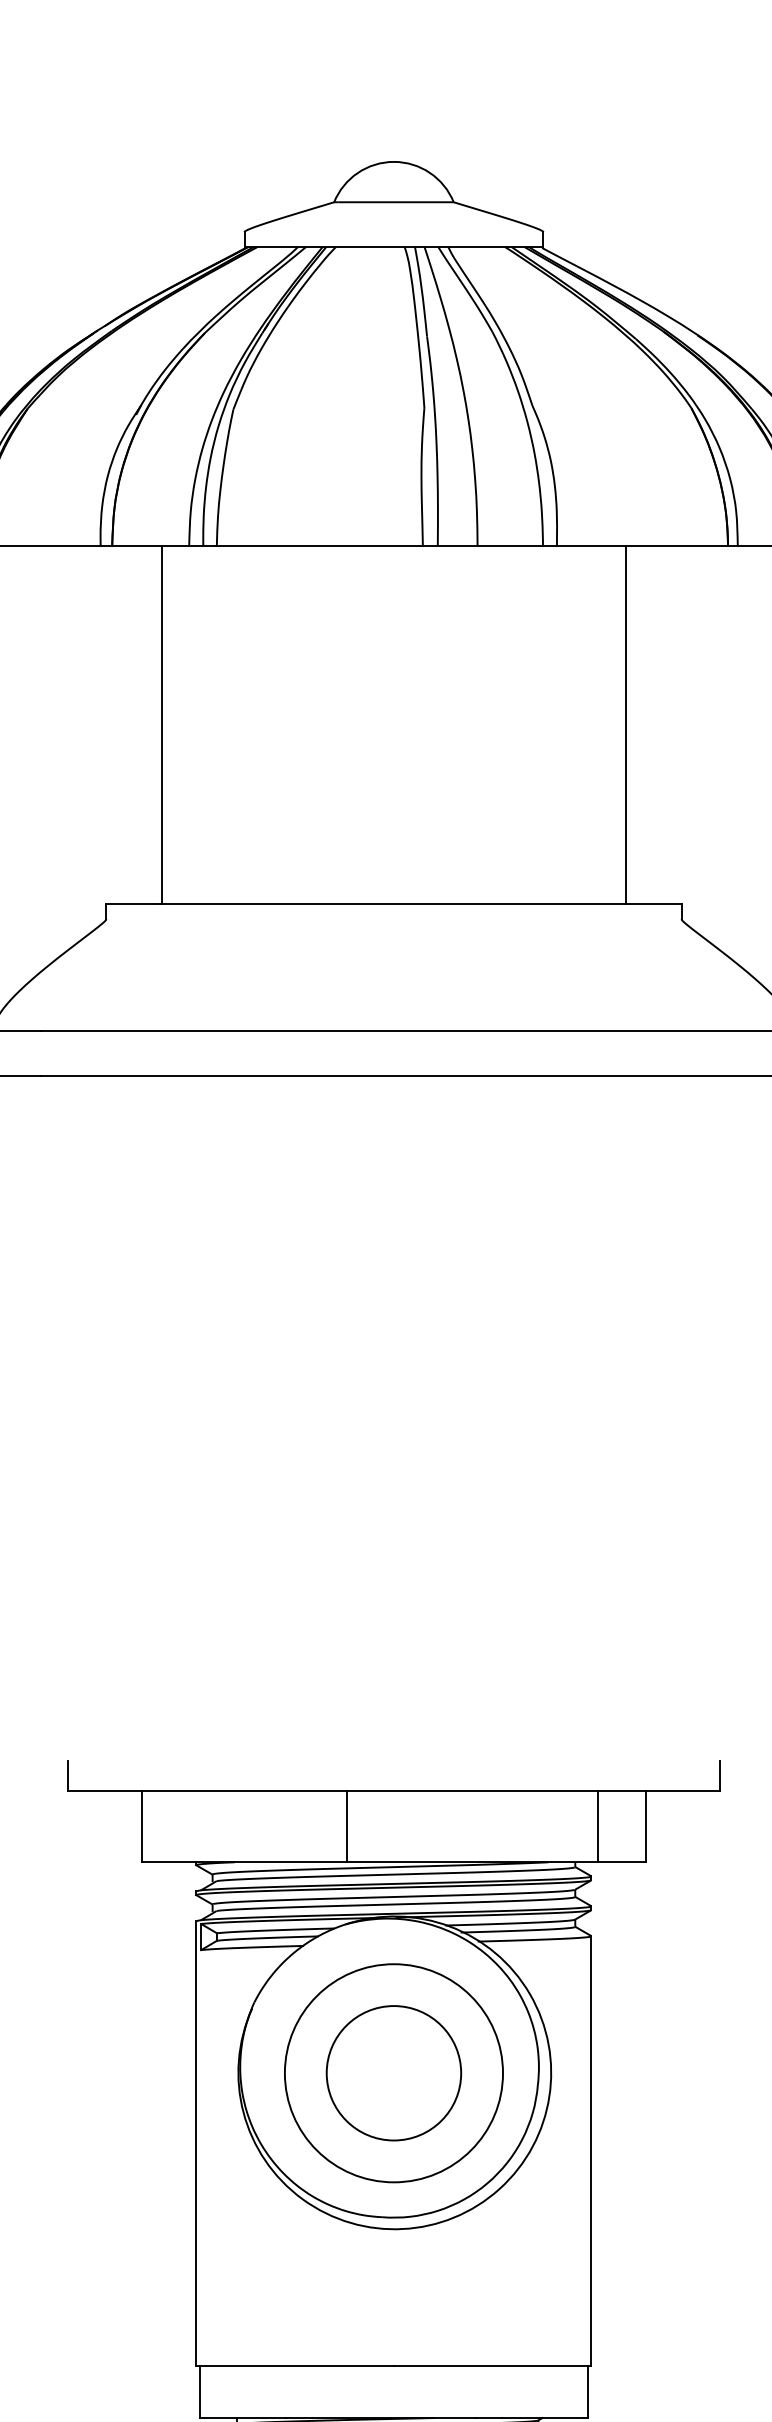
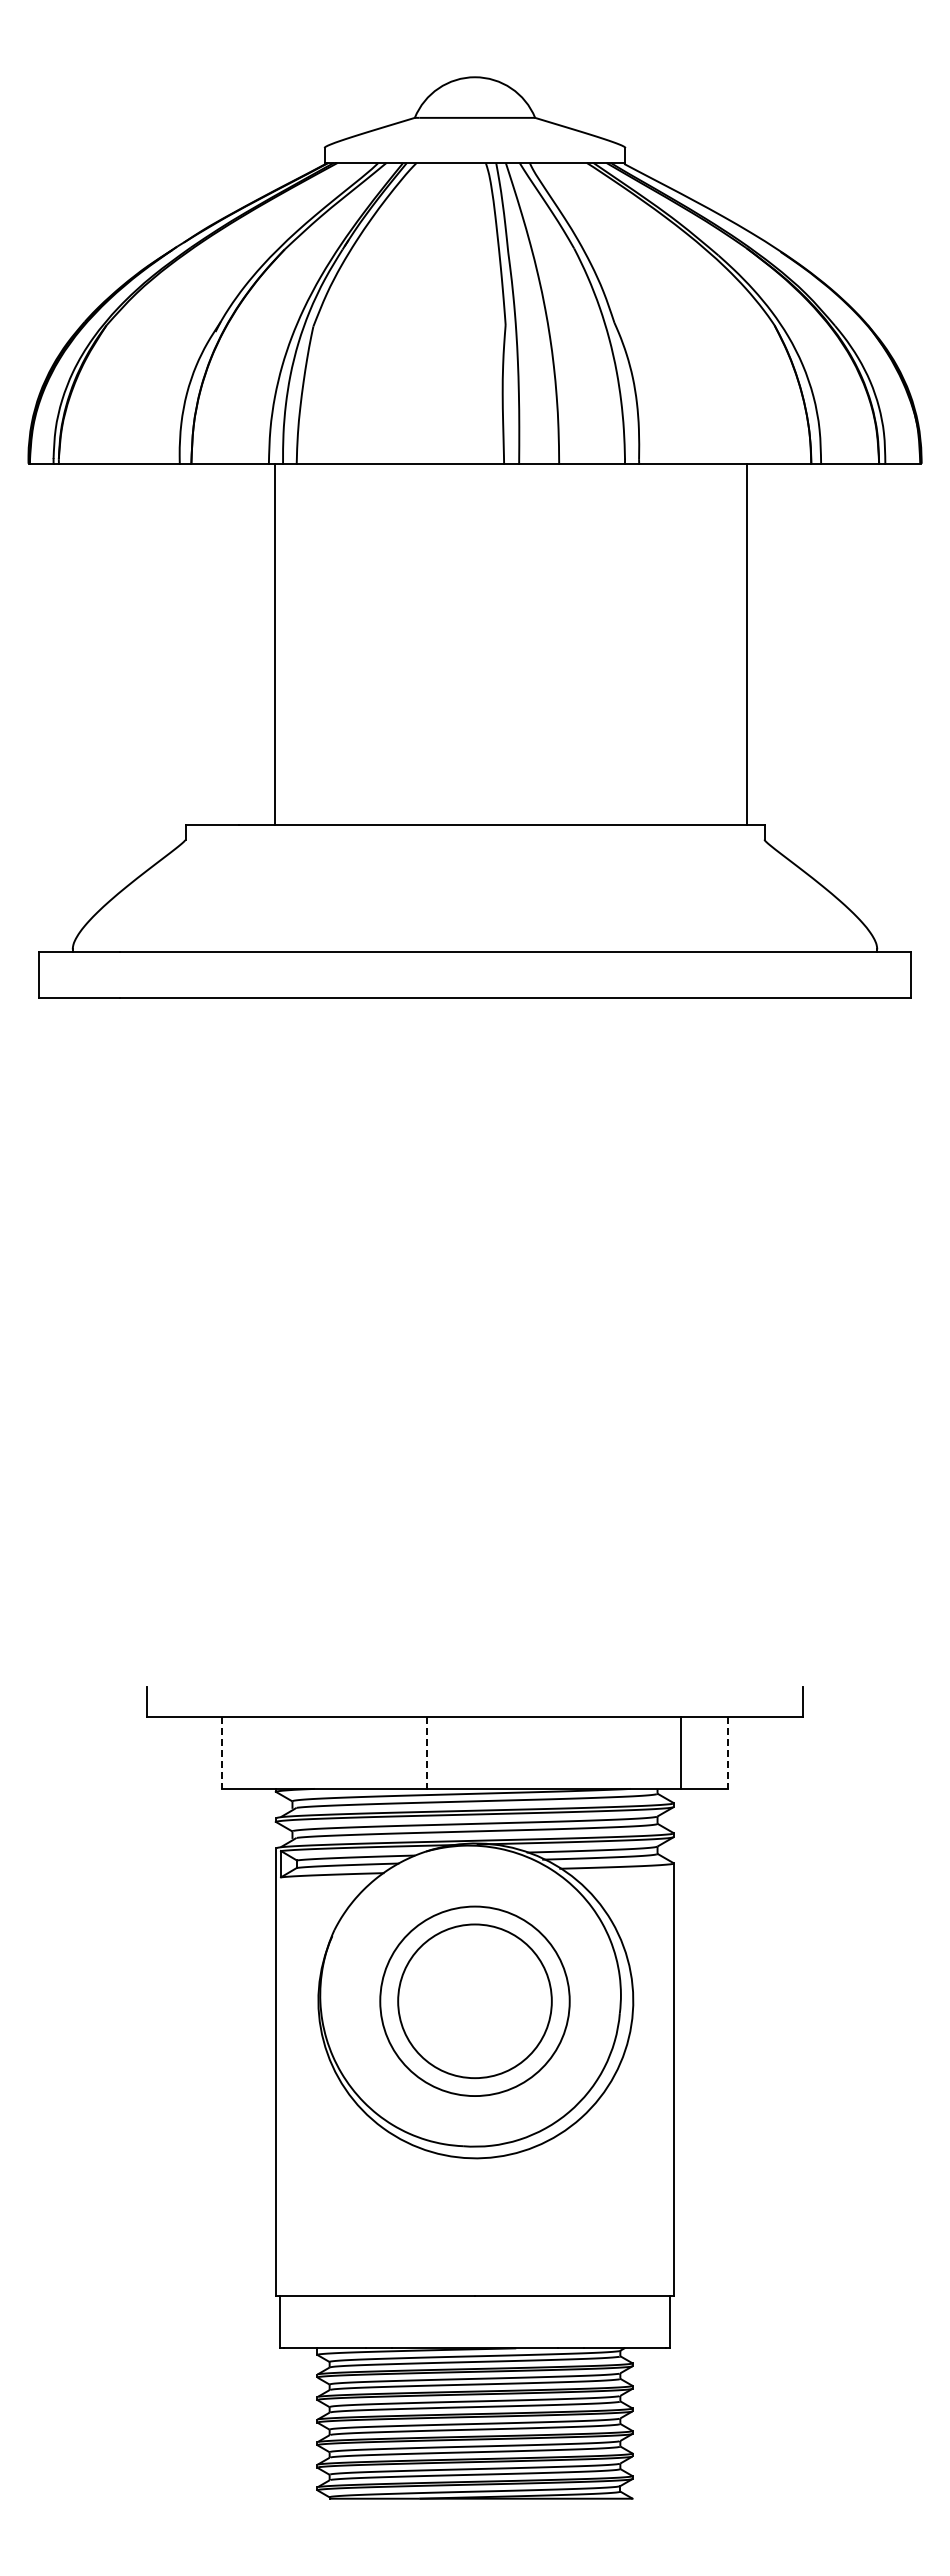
line: (161, 724) -> (274, 643), moved
line: (625, 724) -> (747, 643), moved
line: (142, 1827) -> (221, 1753), solid -> dashed
line: (346, 1827) -> (427, 1753), solid -> dashed
line: (645, 1827) -> (728, 1753), solid -> dashed
circle: (393, 2073) -> (474, 2001), size x0.7
circle: (393, 2073) -> (474, 2001), size x1.4

